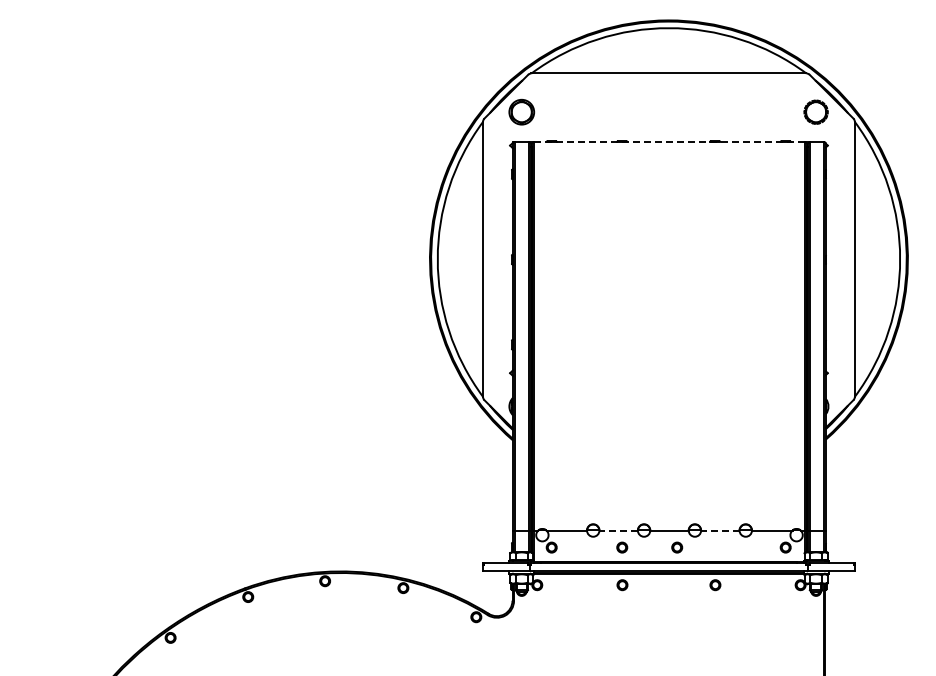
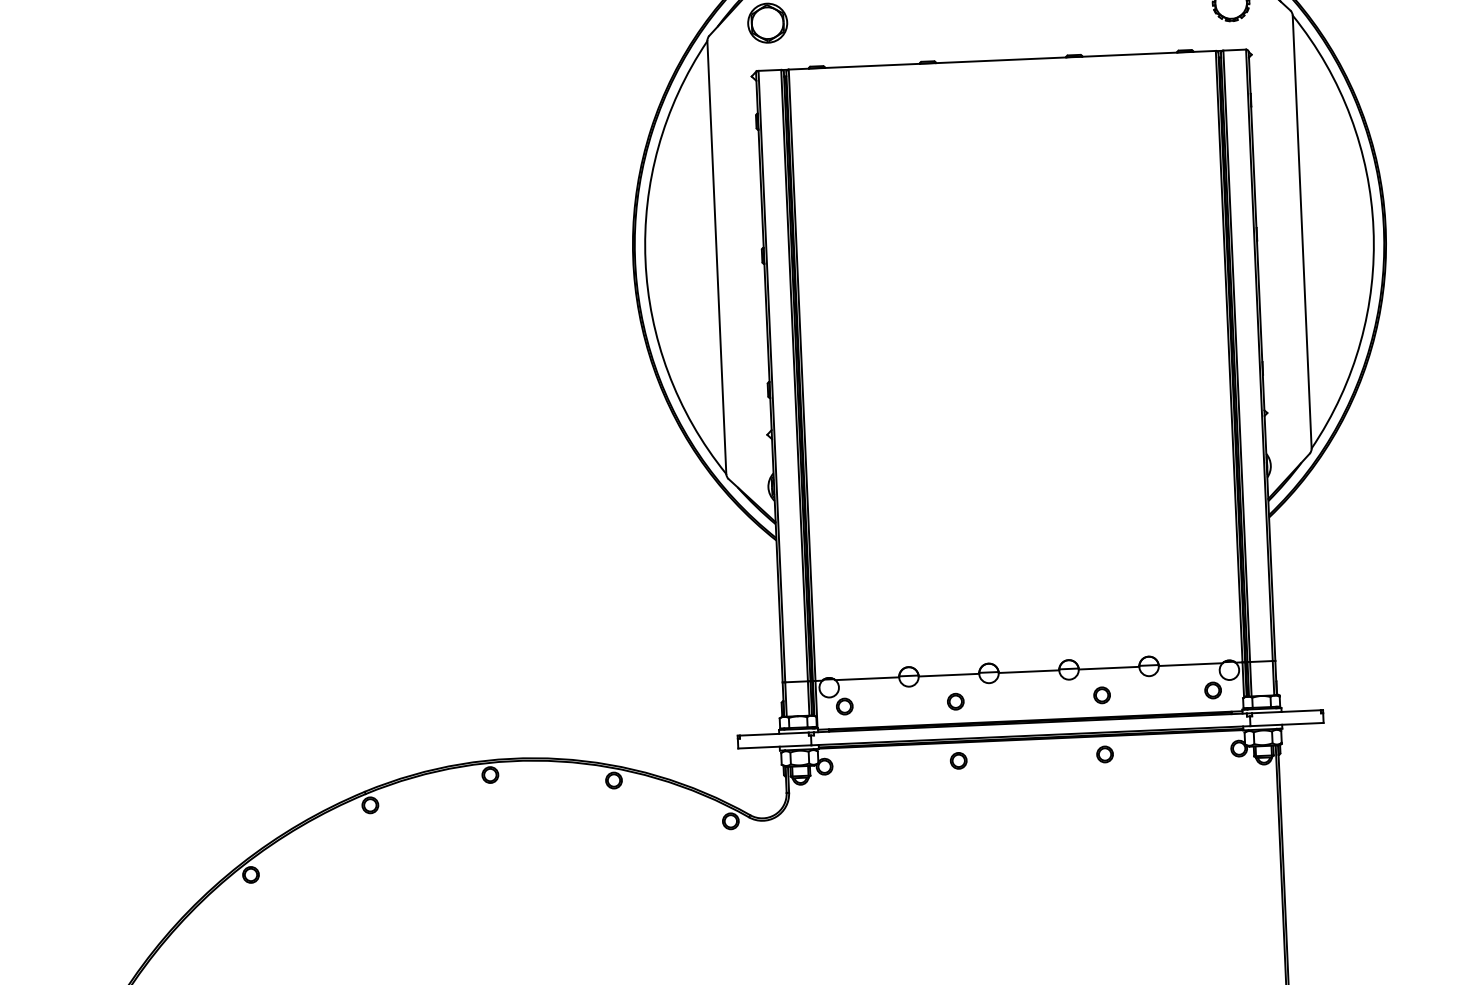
line: (669, 142) -> (1002, 60), dashed -> solid
line: (618, 530) -> (948, 675), dashed -> solid
line: (719, 530) -> (1107, 668), dashed -> solid
part: (677, 547) -> (1102, 695), moved

